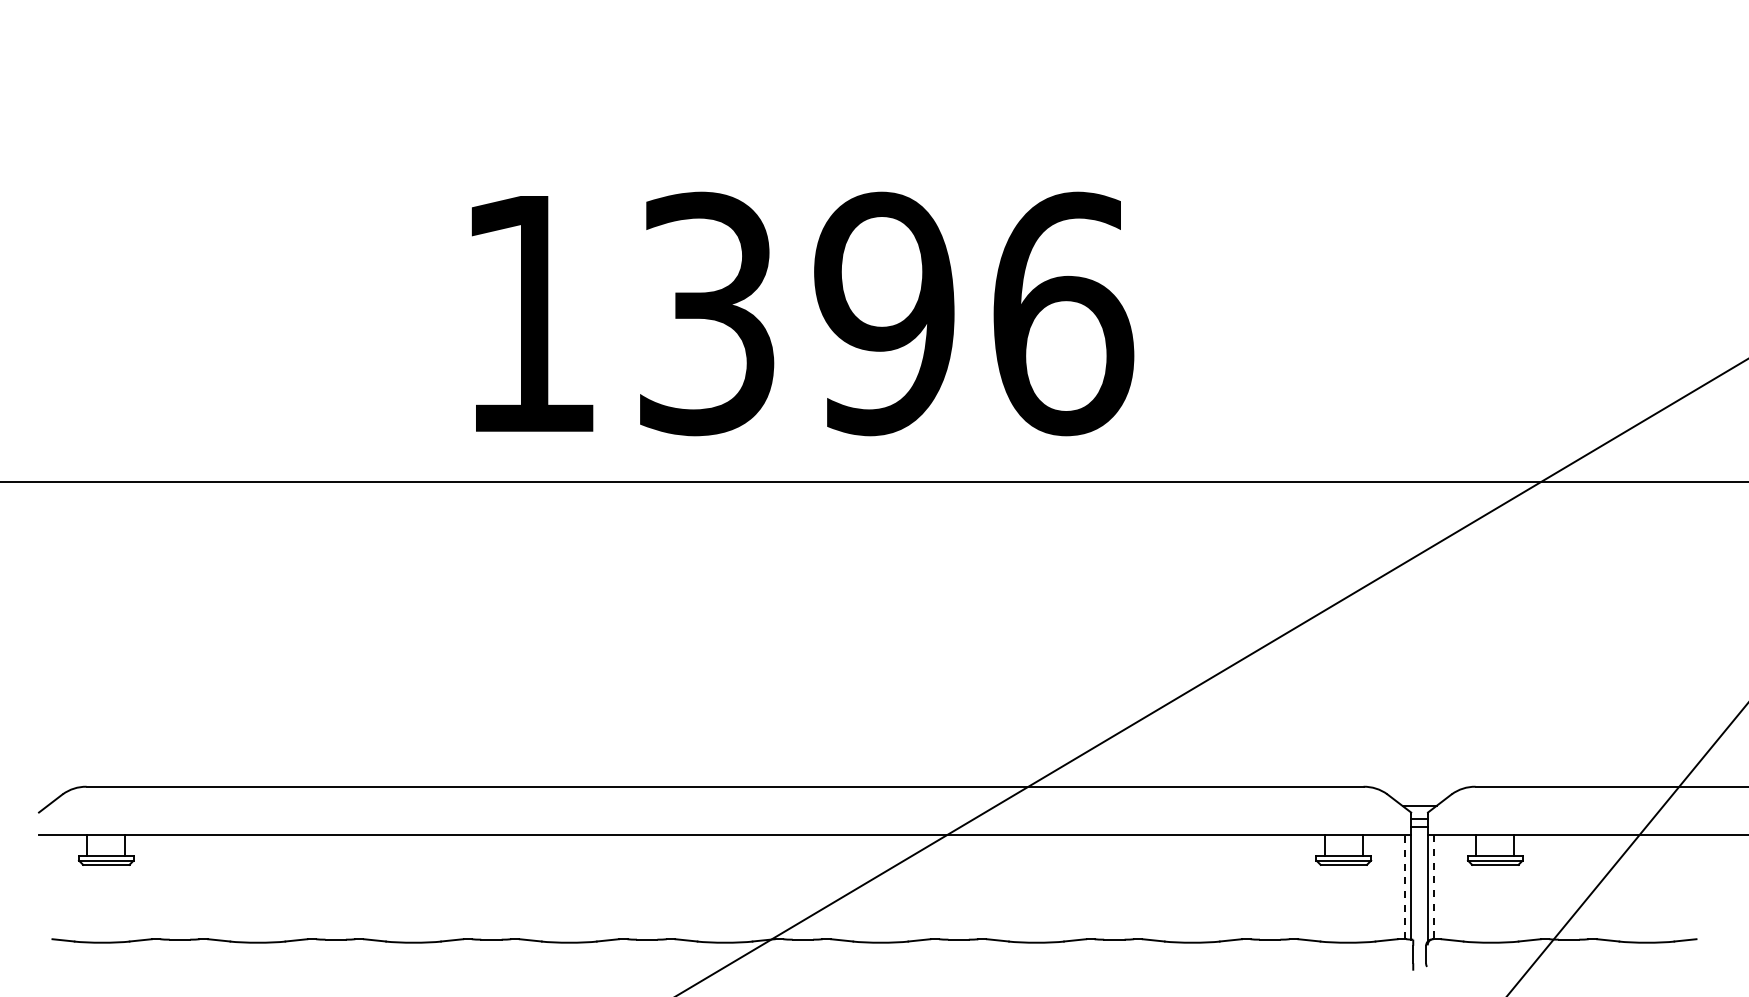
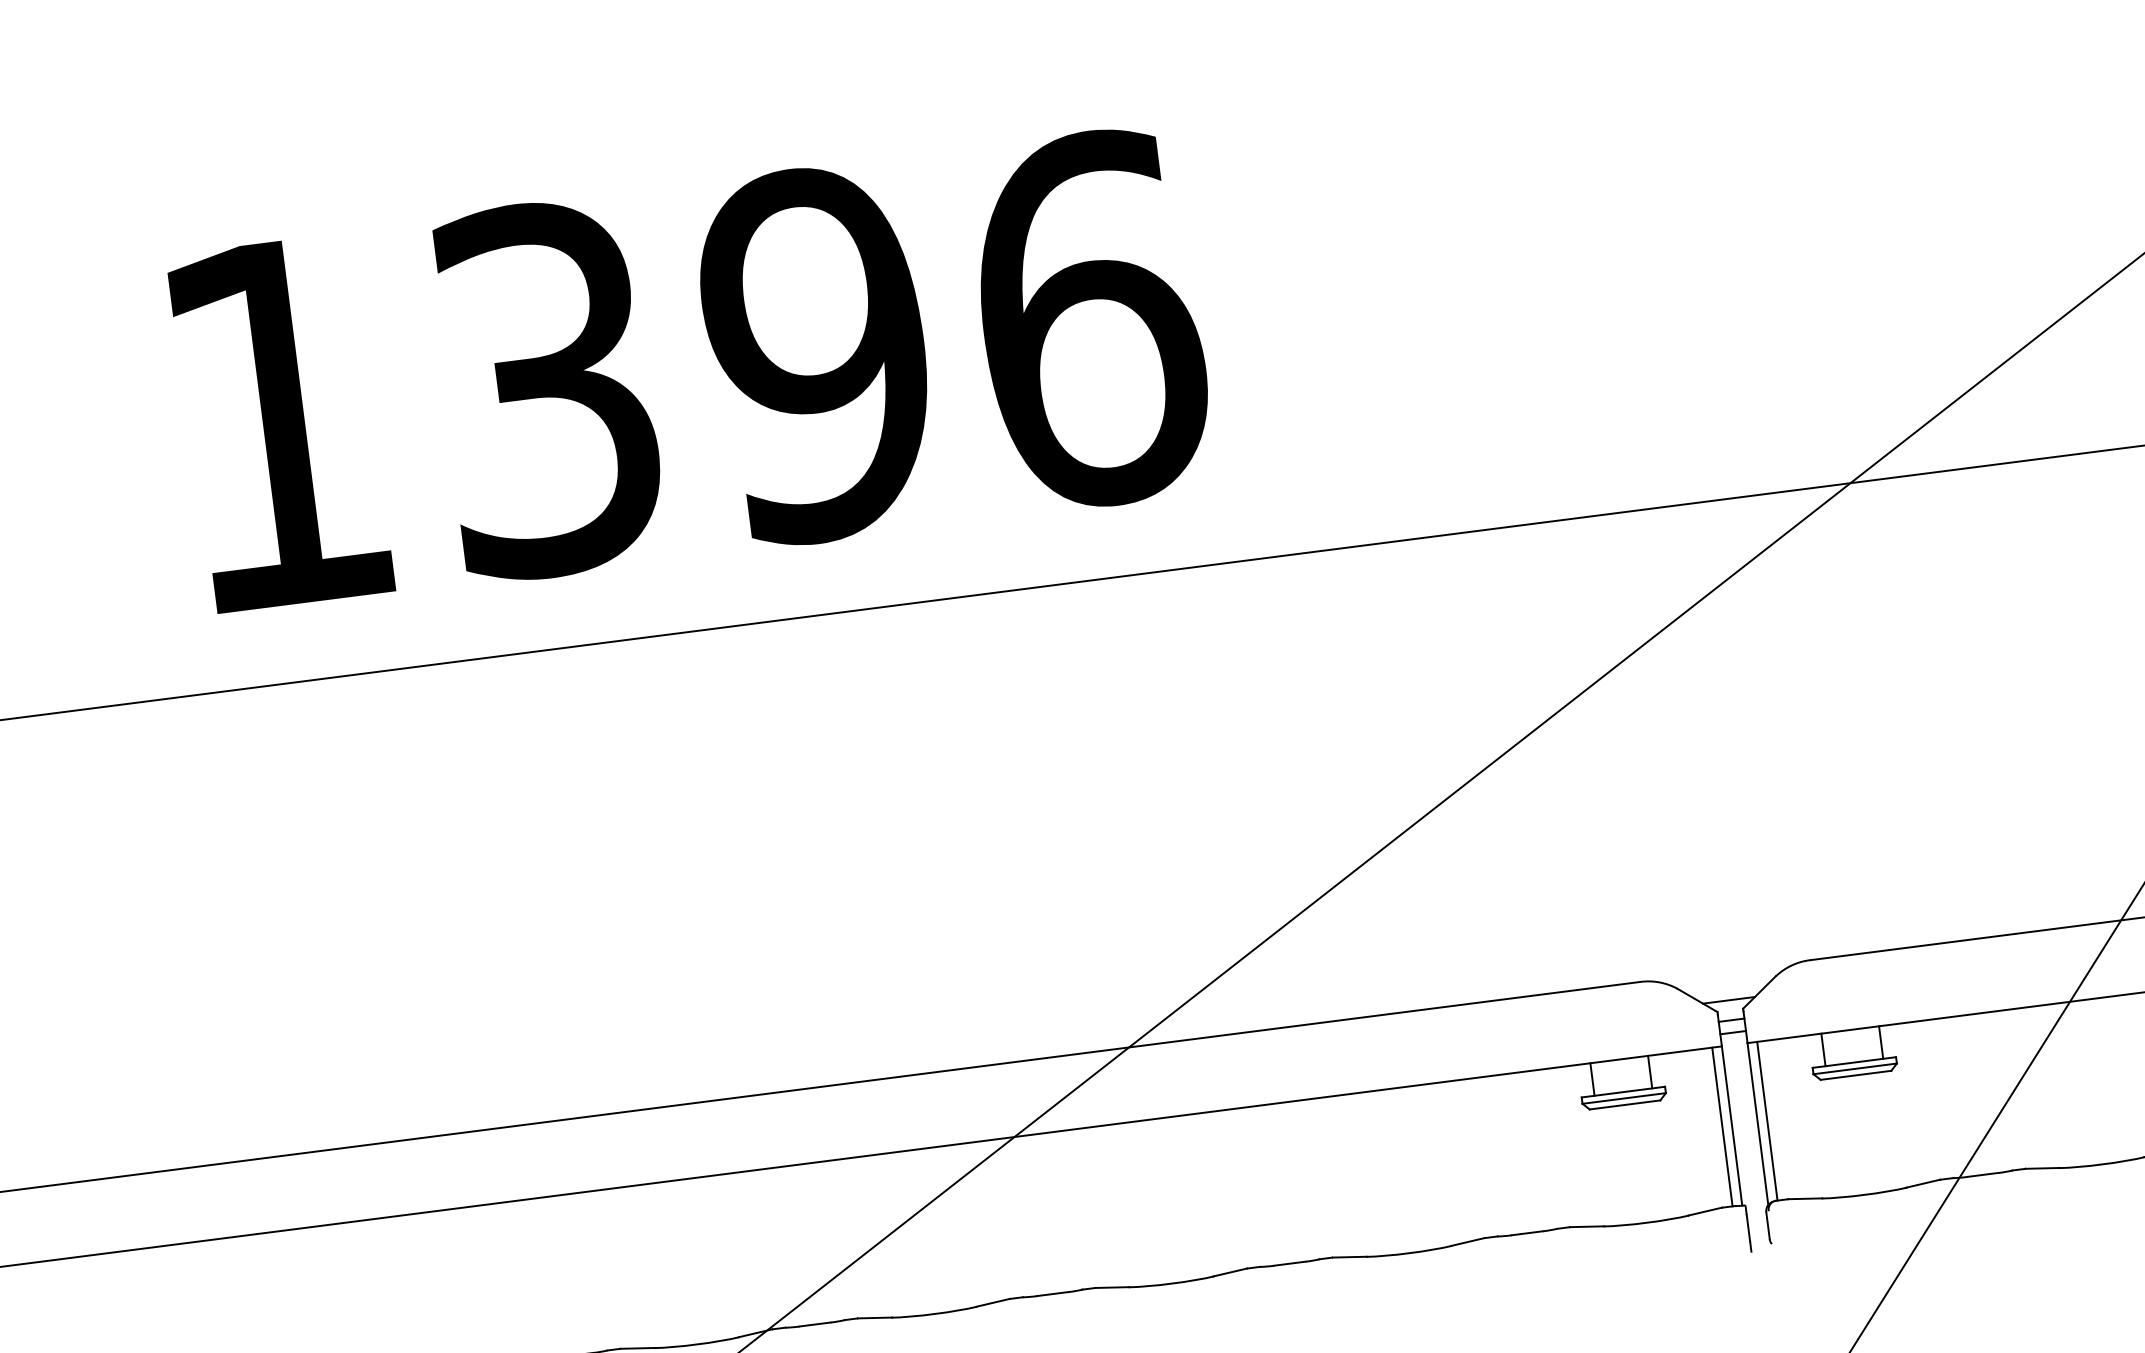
line: (1404, 886) -> (1721, 1126), dashed -> solid
line: (1434, 887) -> (1767, 1121), dashed -> solid

